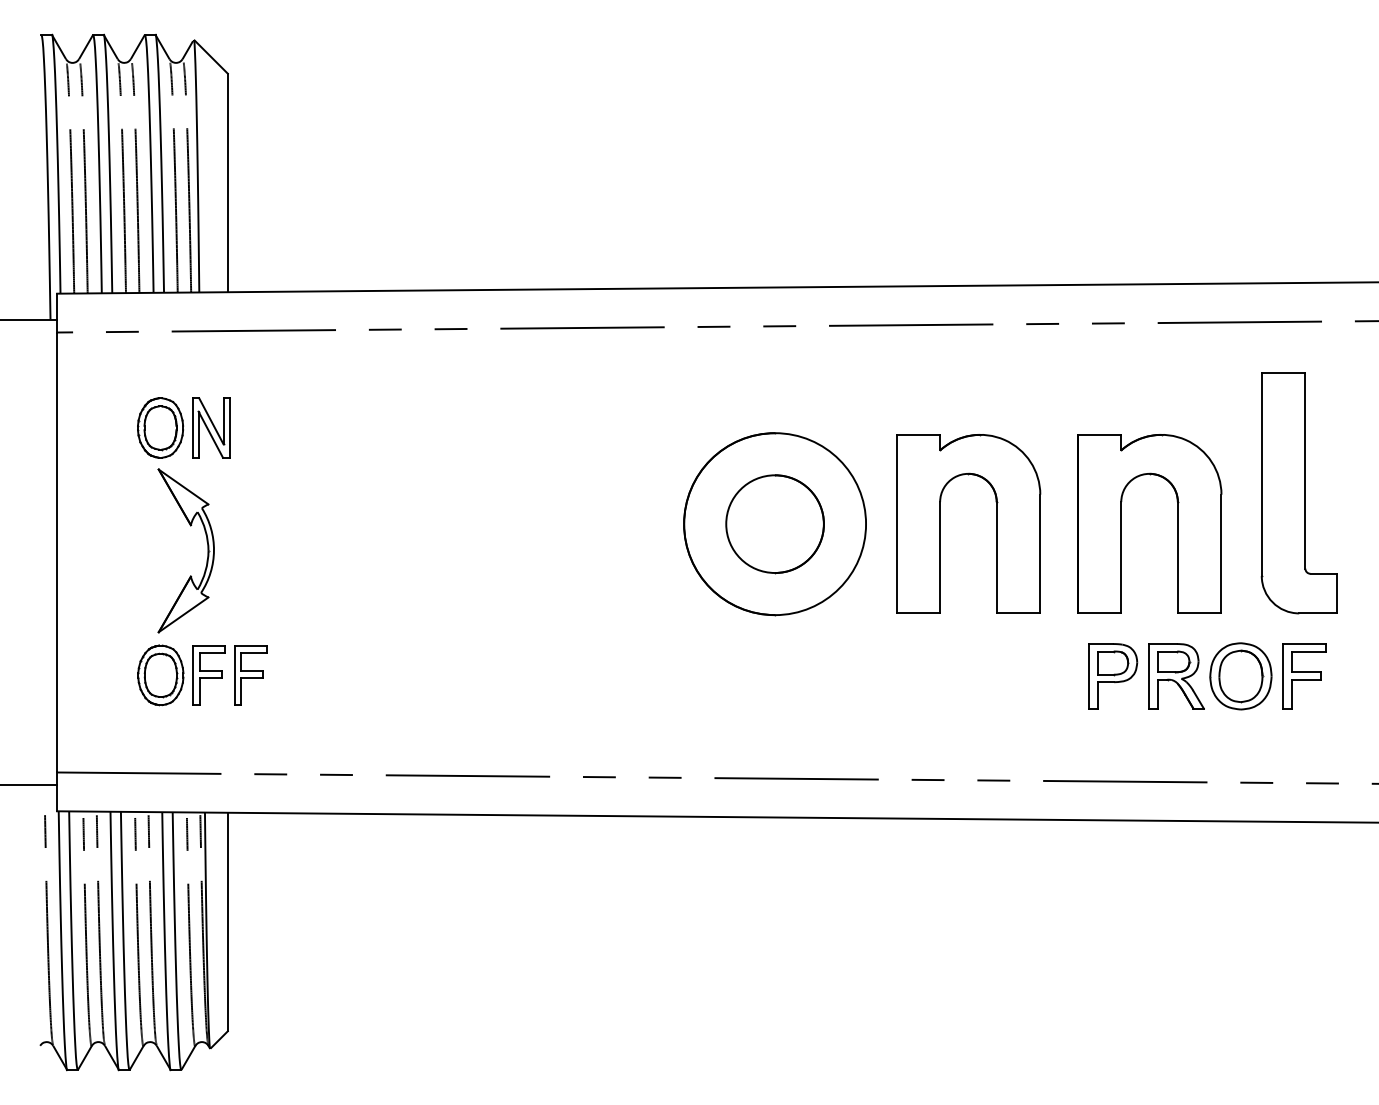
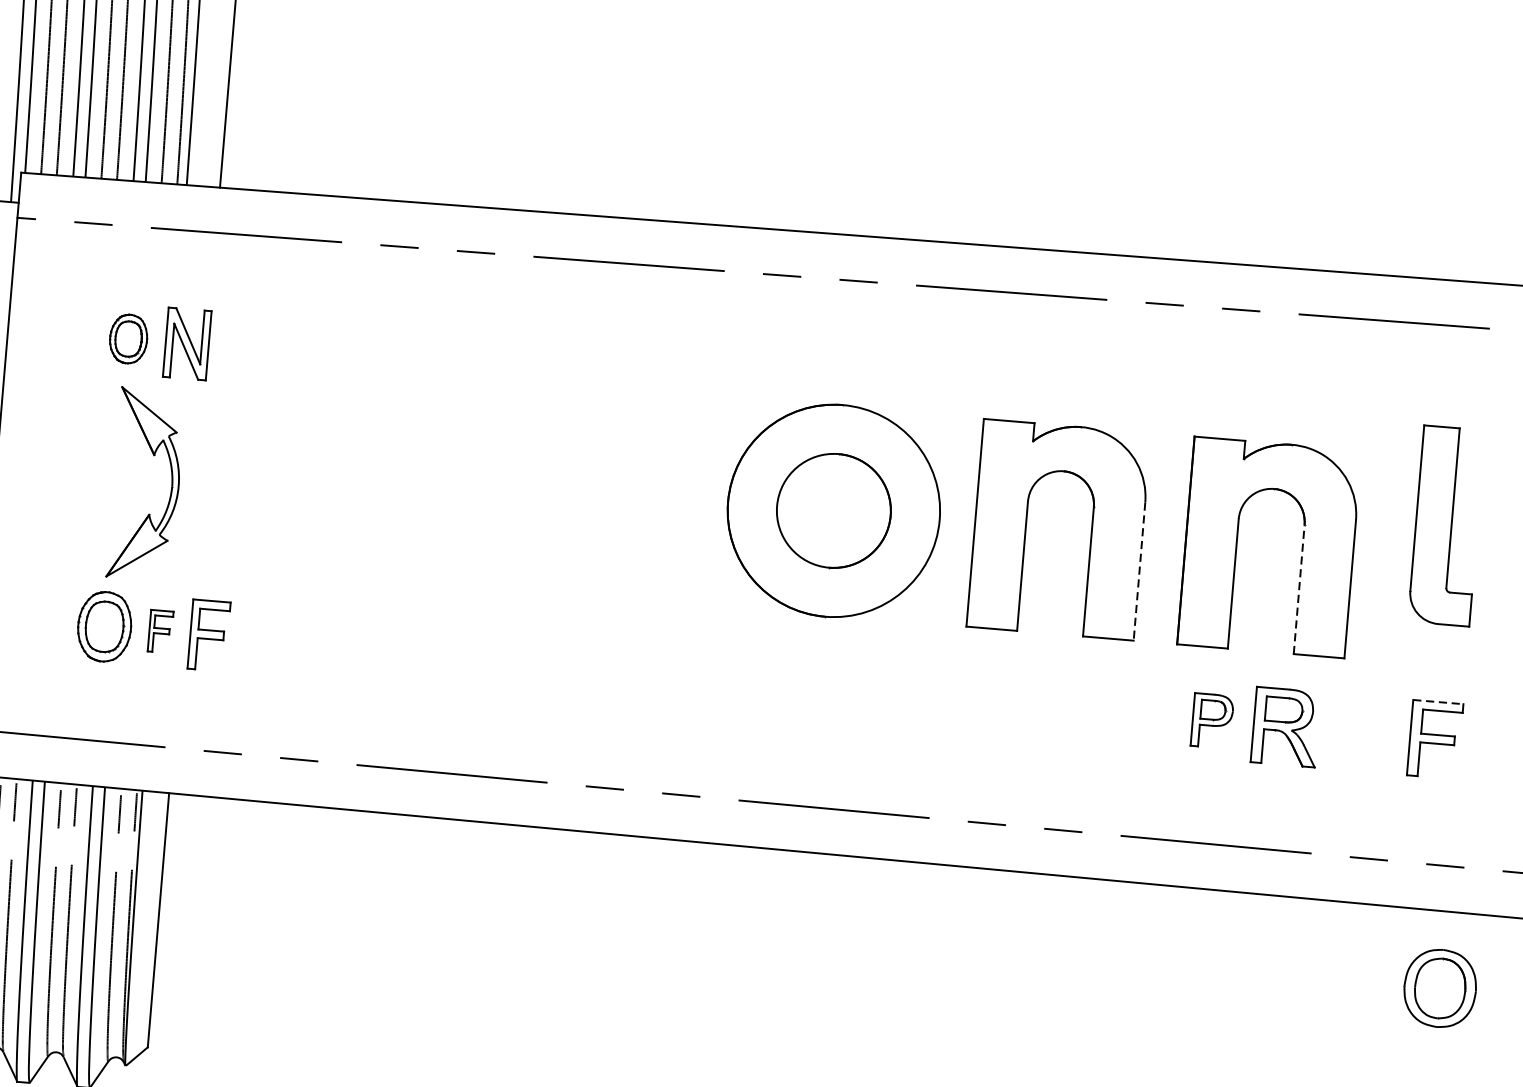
part: (160, 427) -> (128, 338), size x0.7
part: (1298, 493) -> (1445, 526), size x0.7
line: (1040, 554) -> (1139, 572), solid -> dashed
line: (1177, 557) -> (1298, 588), solid -> dashed
line: (1304, 644) -> (1437, 702), solid -> dashed
part: (208, 675) -> (160, 631), size x0.6
part: (1113, 676) -> (1212, 721), size x0.7
part: (1240, 676) -> (1439, 988), moved

